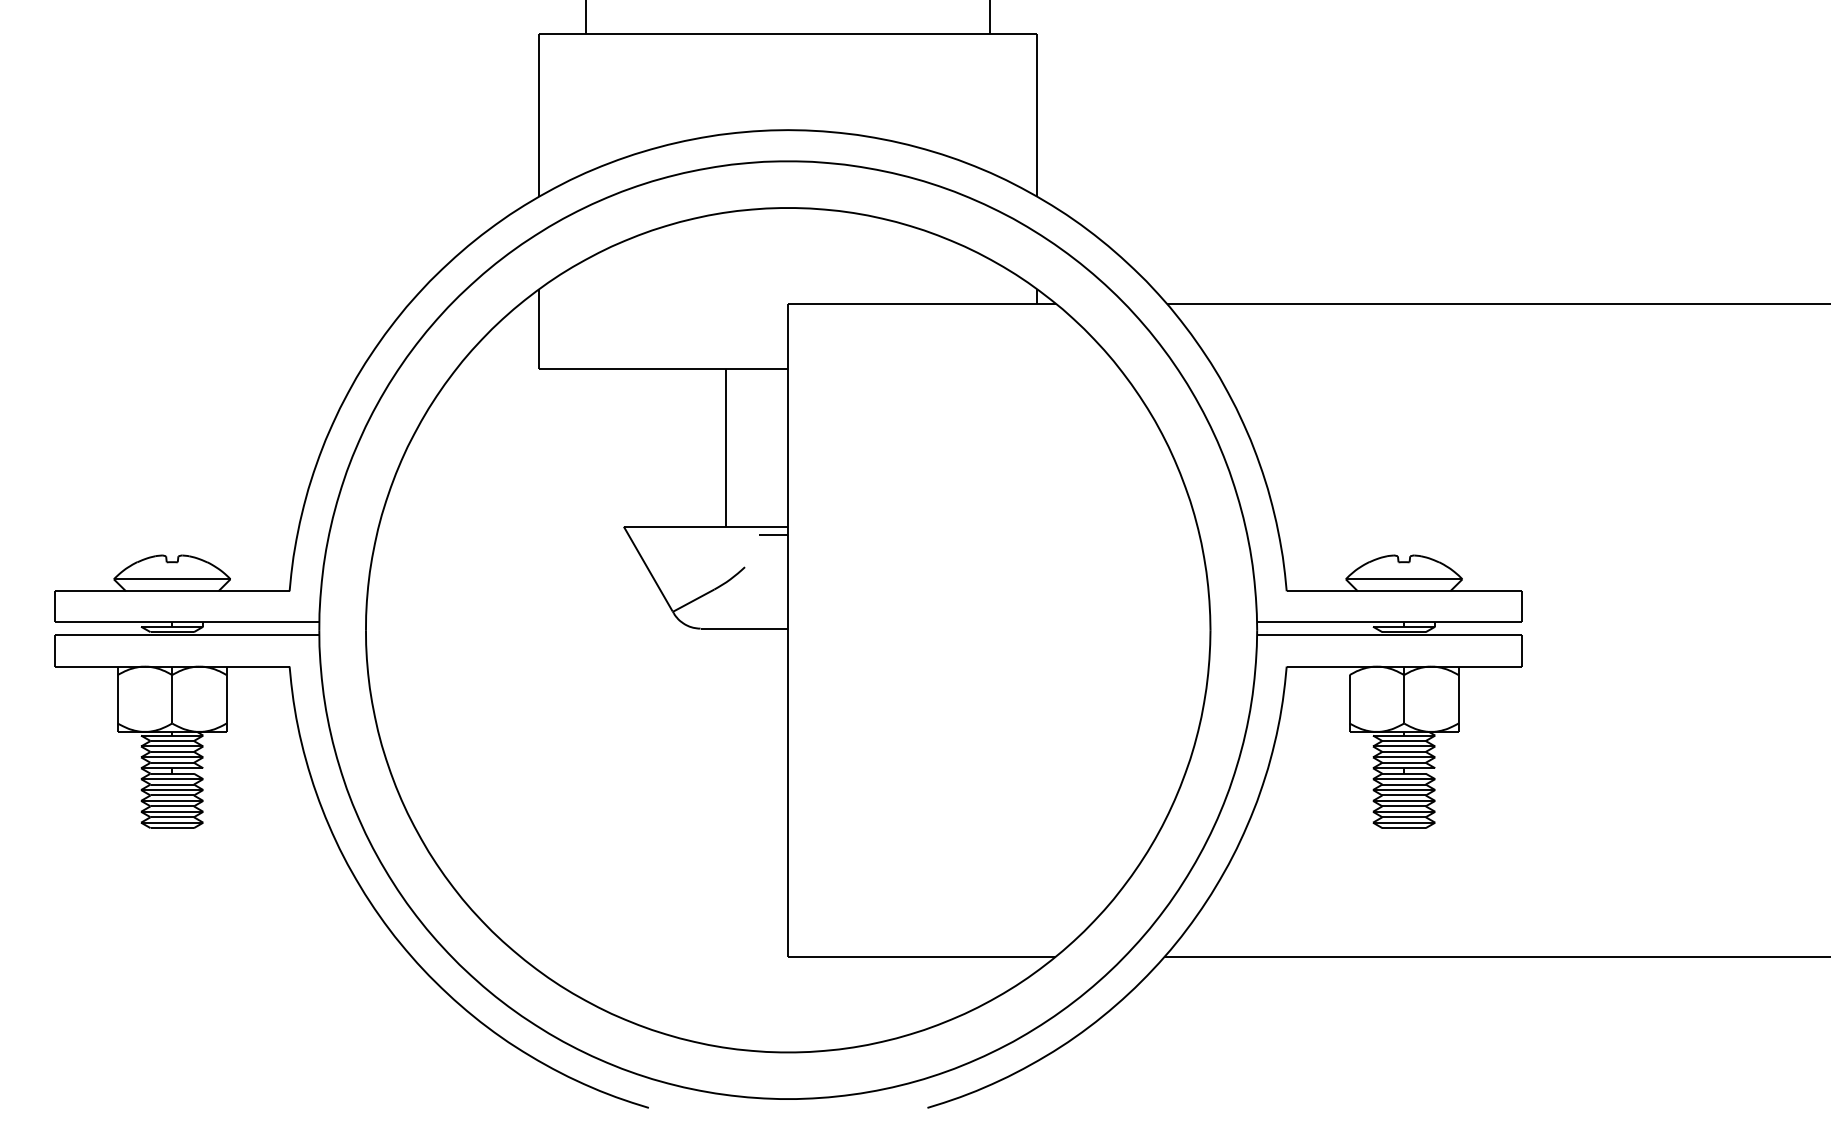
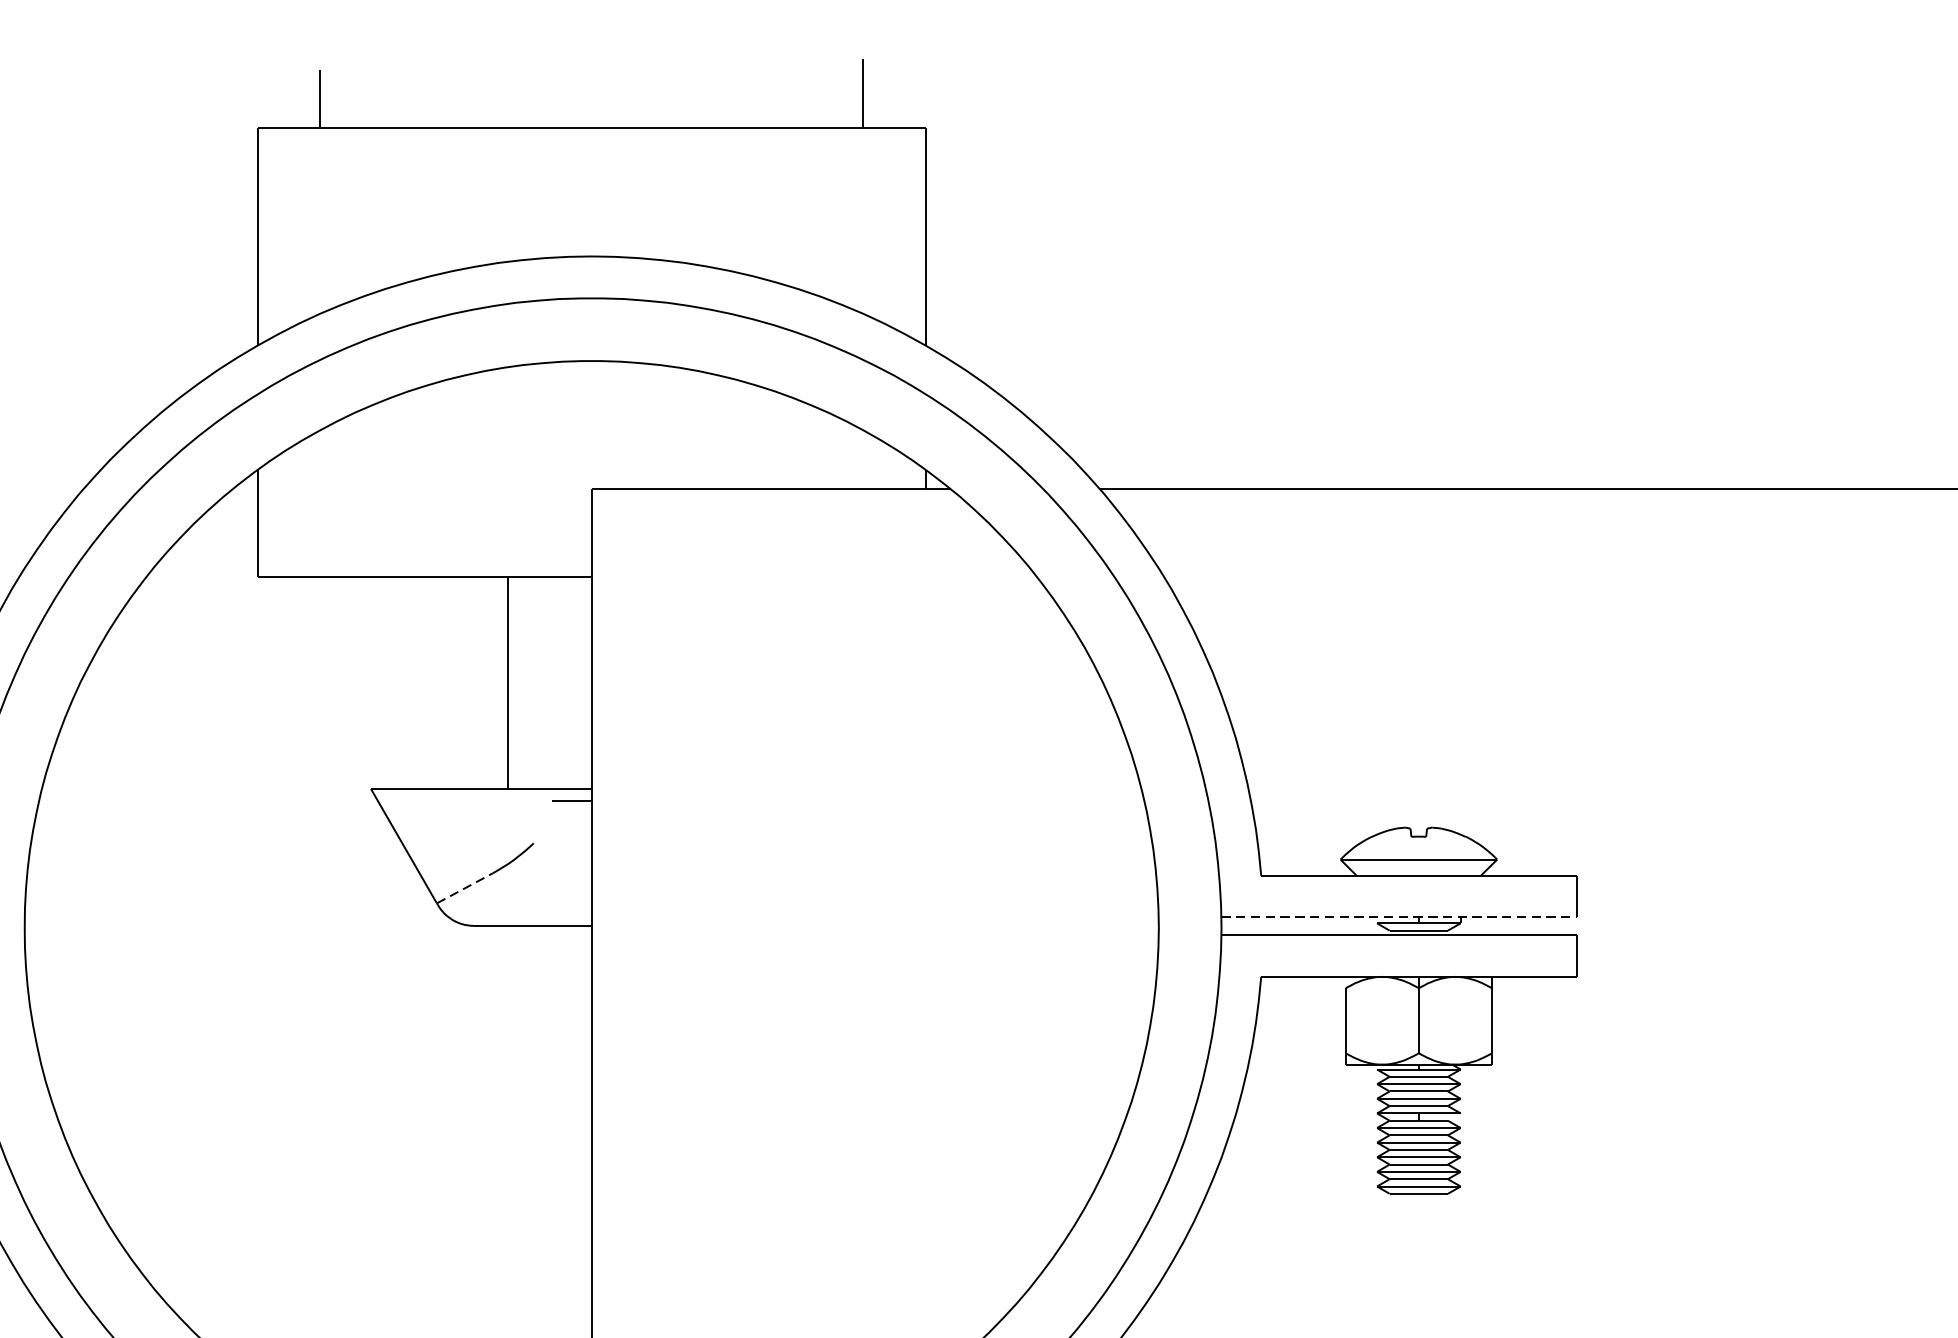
line: (694, 600) -> (465, 888), solid -> dashed
line: (1389, 622) -> (1399, 917), solid -> dashed

